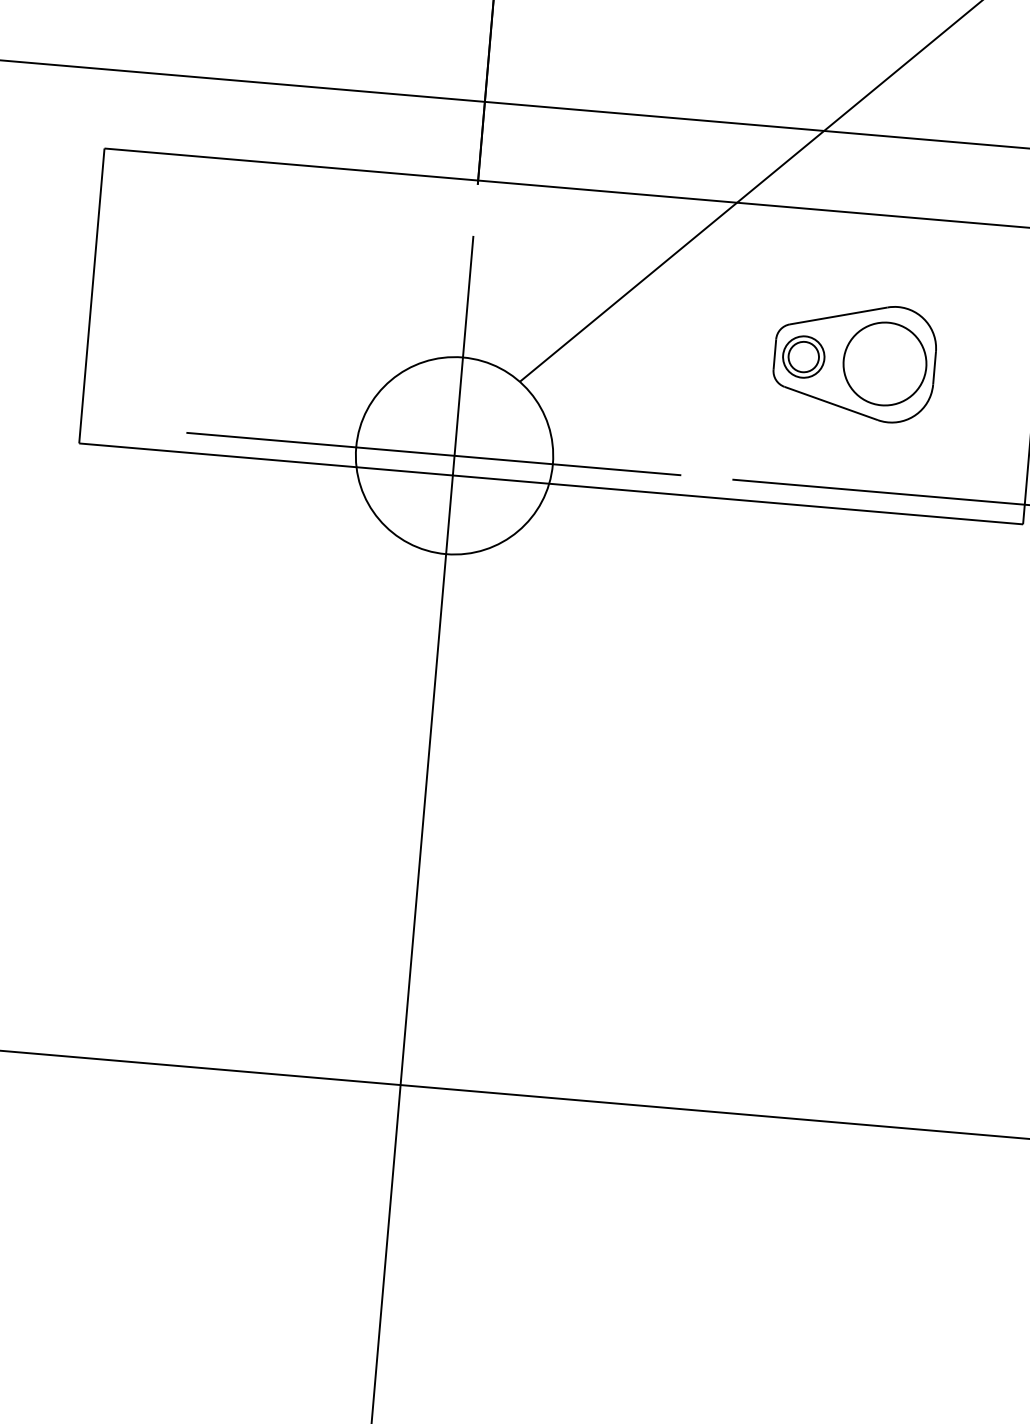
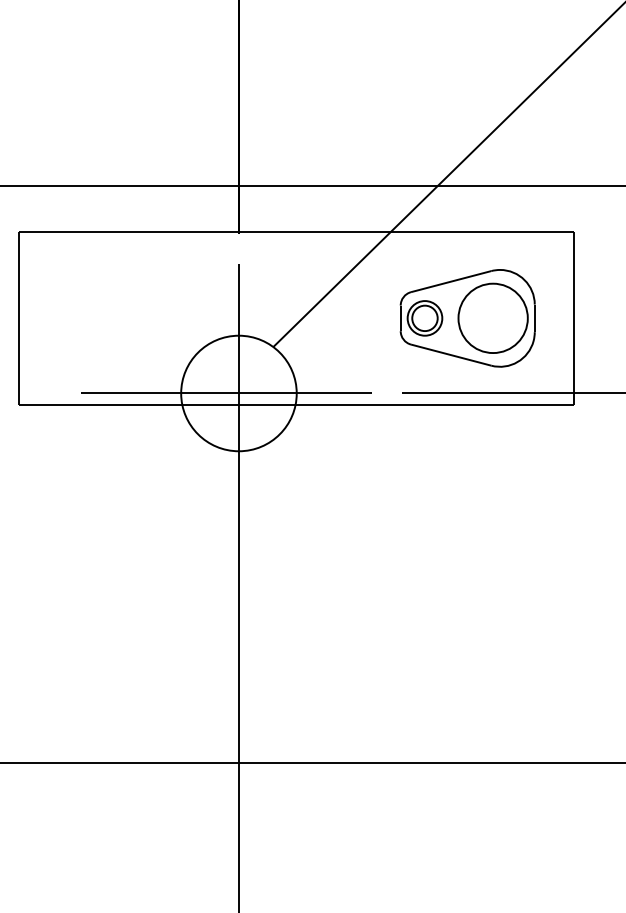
part: (854, 361) -> (467, 318), size x1.43

